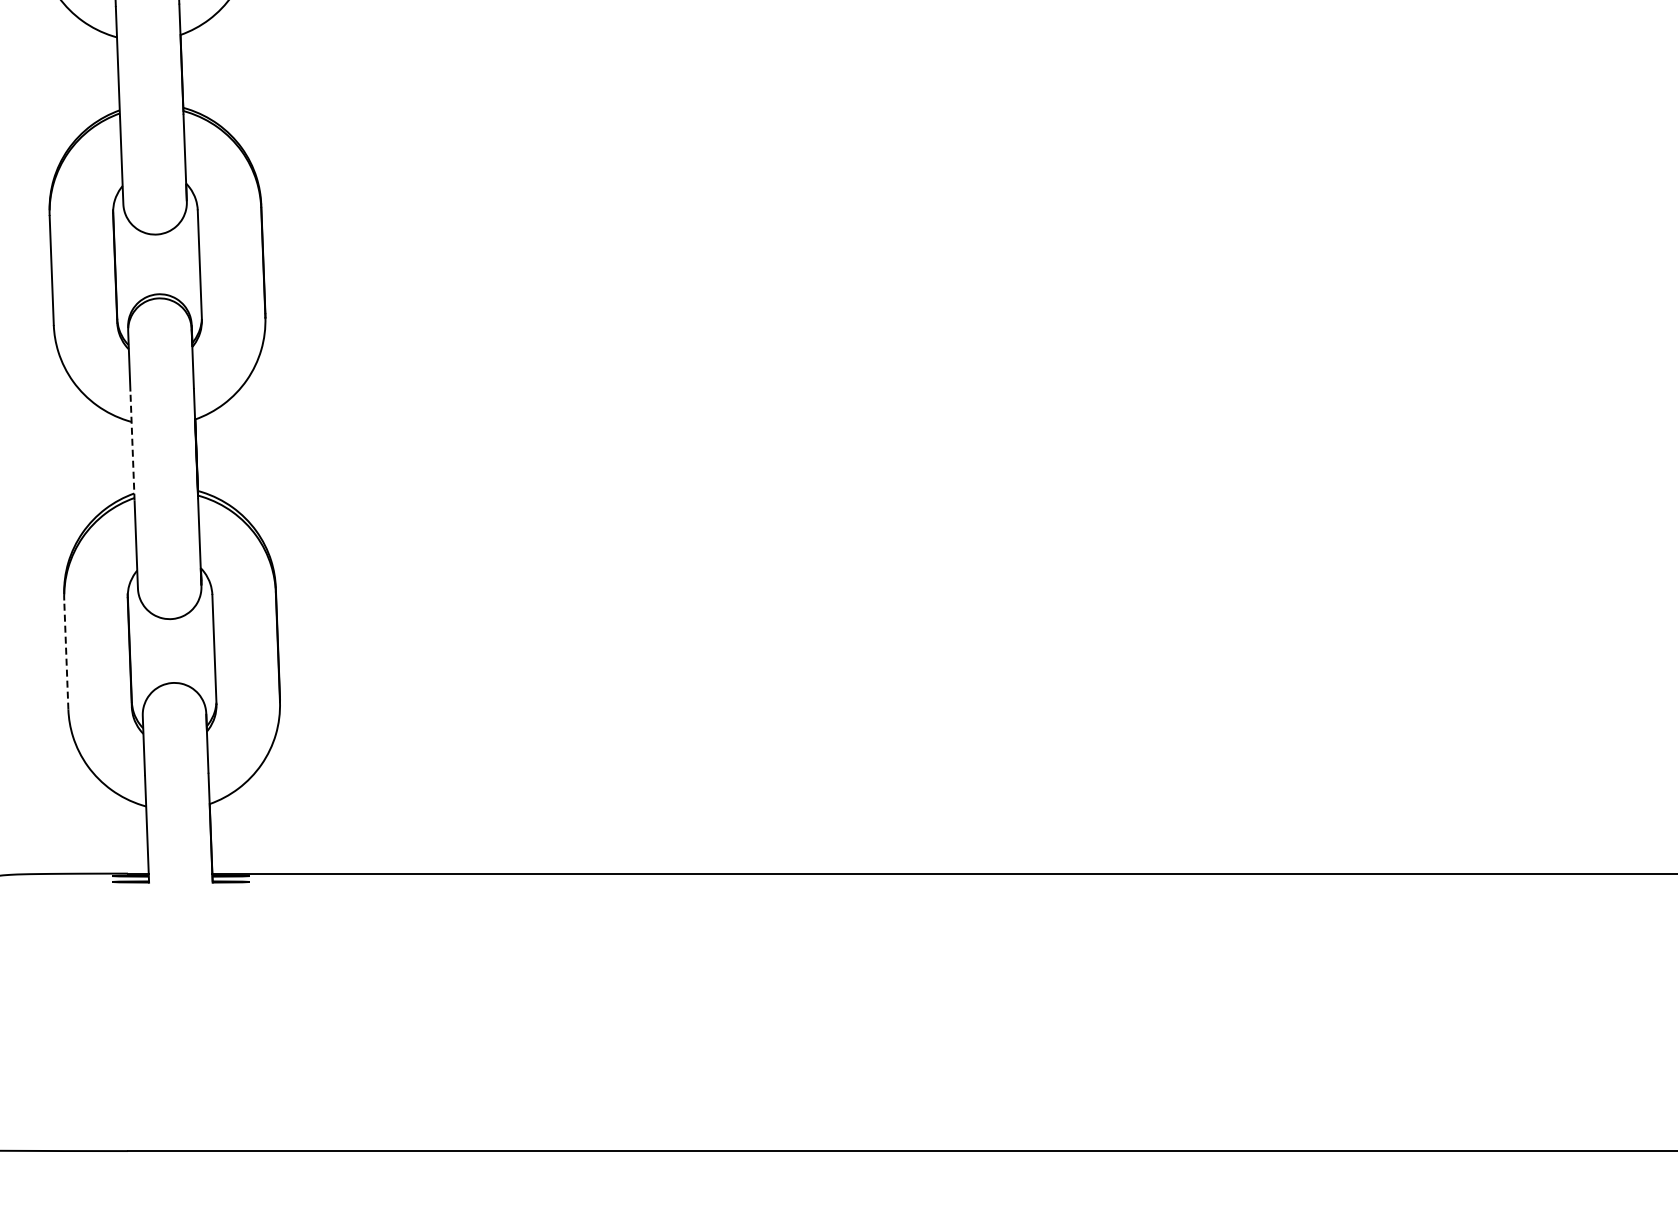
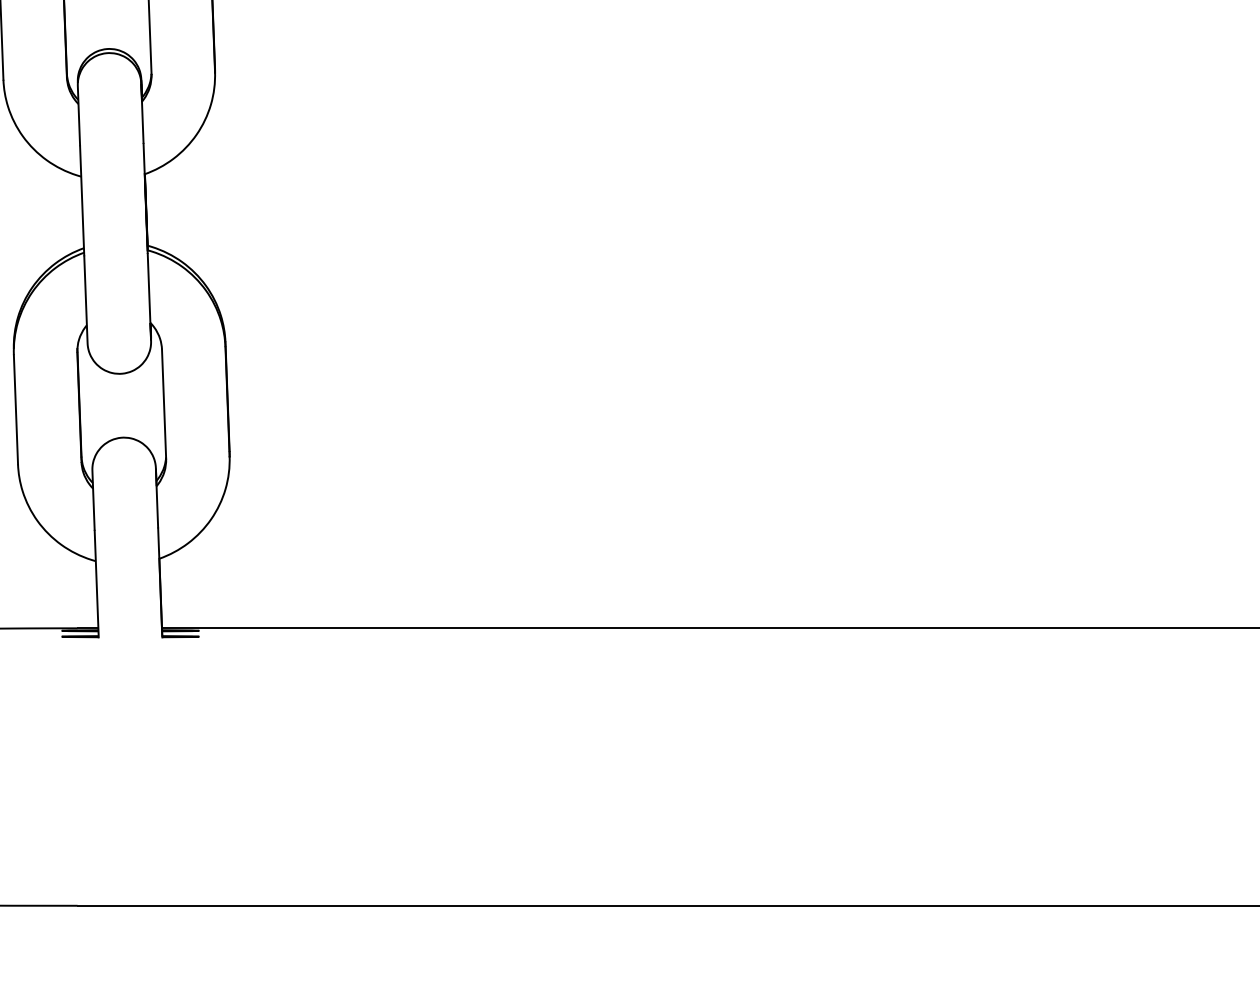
line: (132, 446) -> (82, 201), dashed -> solid
line: (66, 655) -> (16, 410), dashed -> solid

